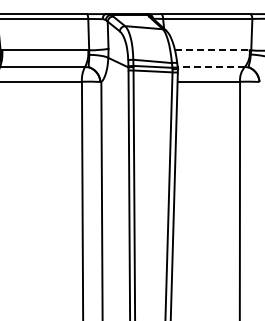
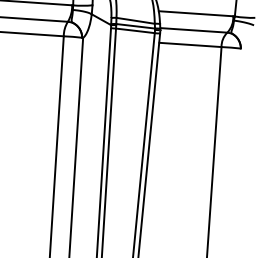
line: (212, 50) -> (196, 14), dashed -> solid
line: (211, 66) -> (194, 29), dashed -> solid

